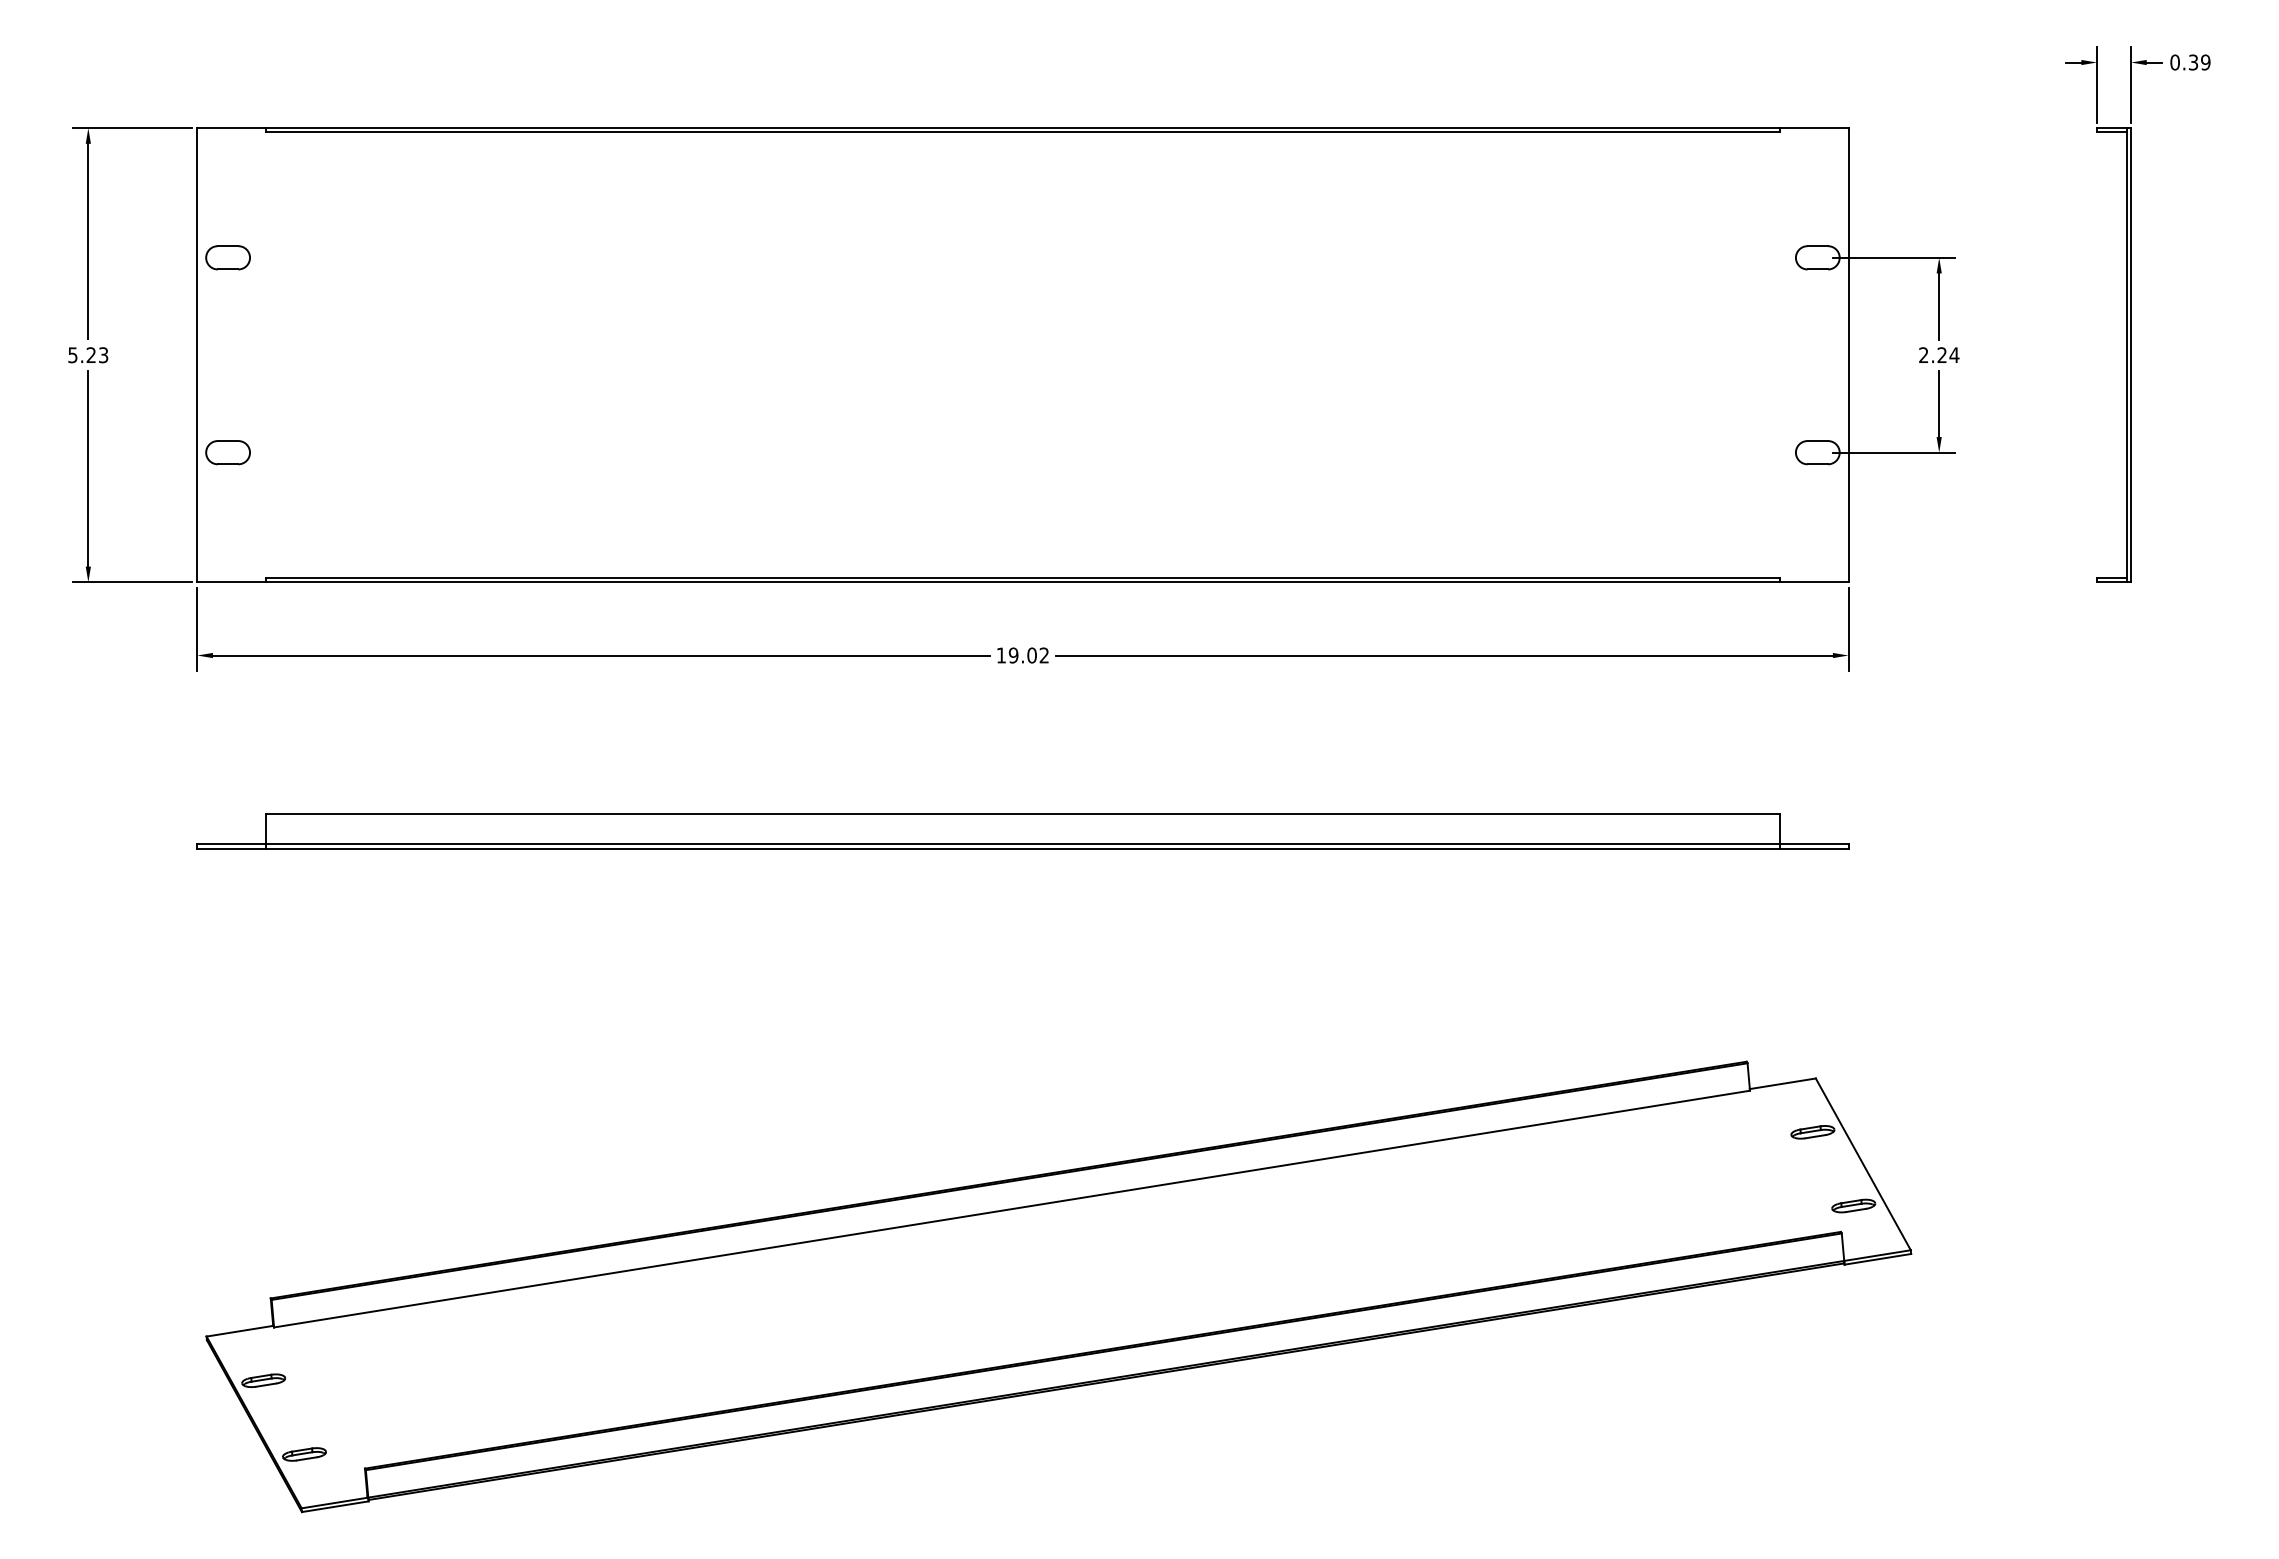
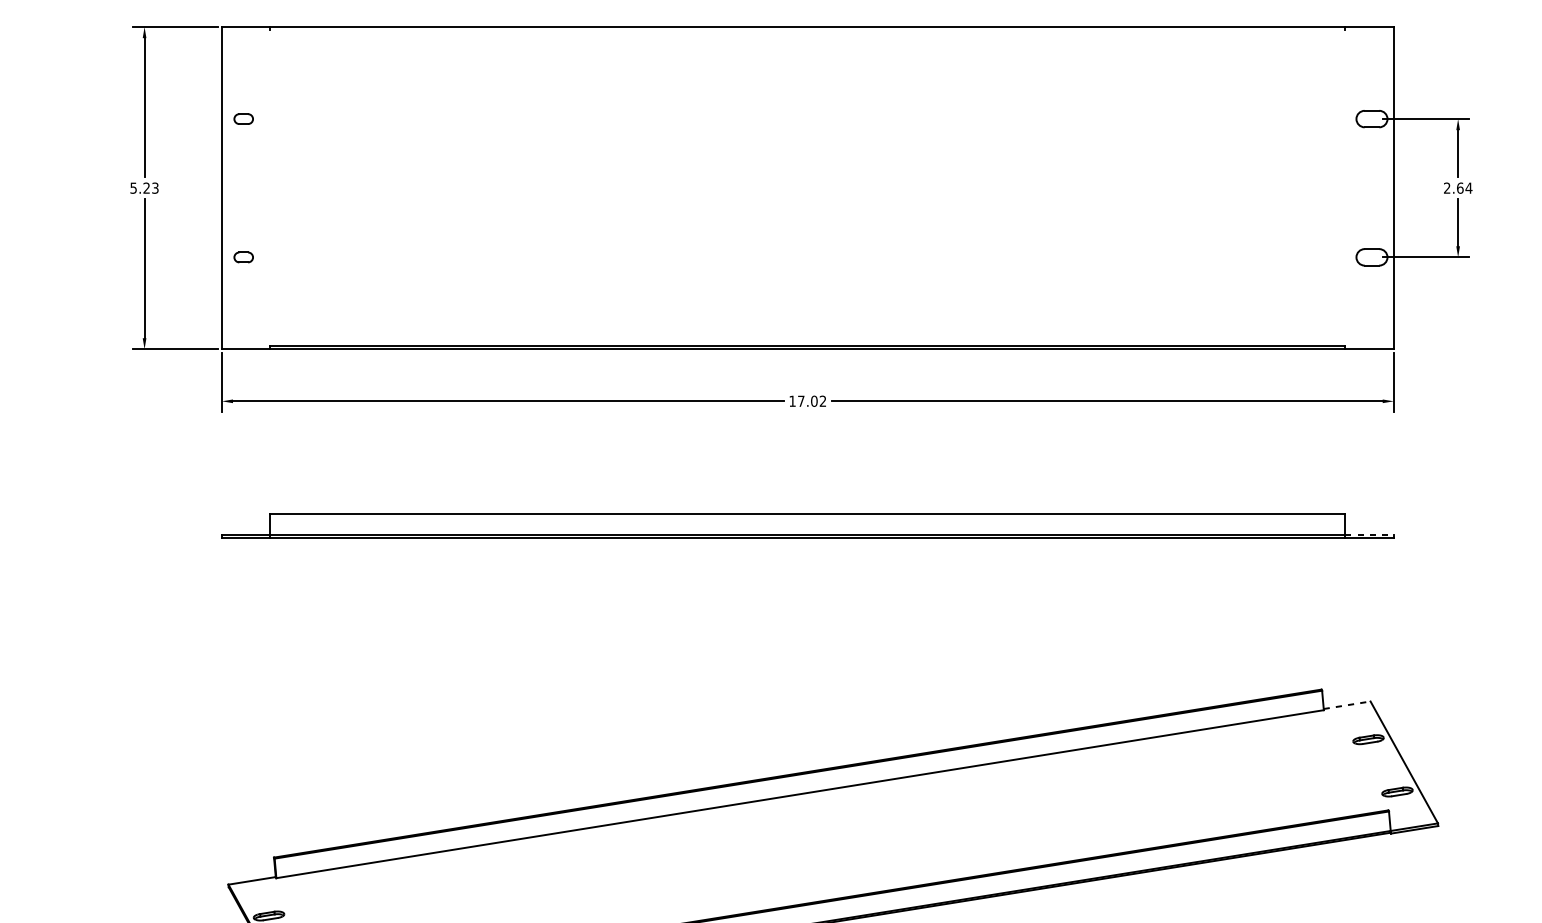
line: (1022, 132) -> (807, 30), removed
part: (227, 257) -> (243, 118), size x0.6
text: (1942, 355) -> (1460, 188), 2.24 -> 2.64
part: (227, 452) -> (243, 257), size x0.6
text: (1013, 655) -> (801, 401), 19.02 -> 17.02
line: (1814, 844) -> (1369, 535), solid -> dashed
line: (1783, 1083) -> (1347, 705), solid -> dashed

